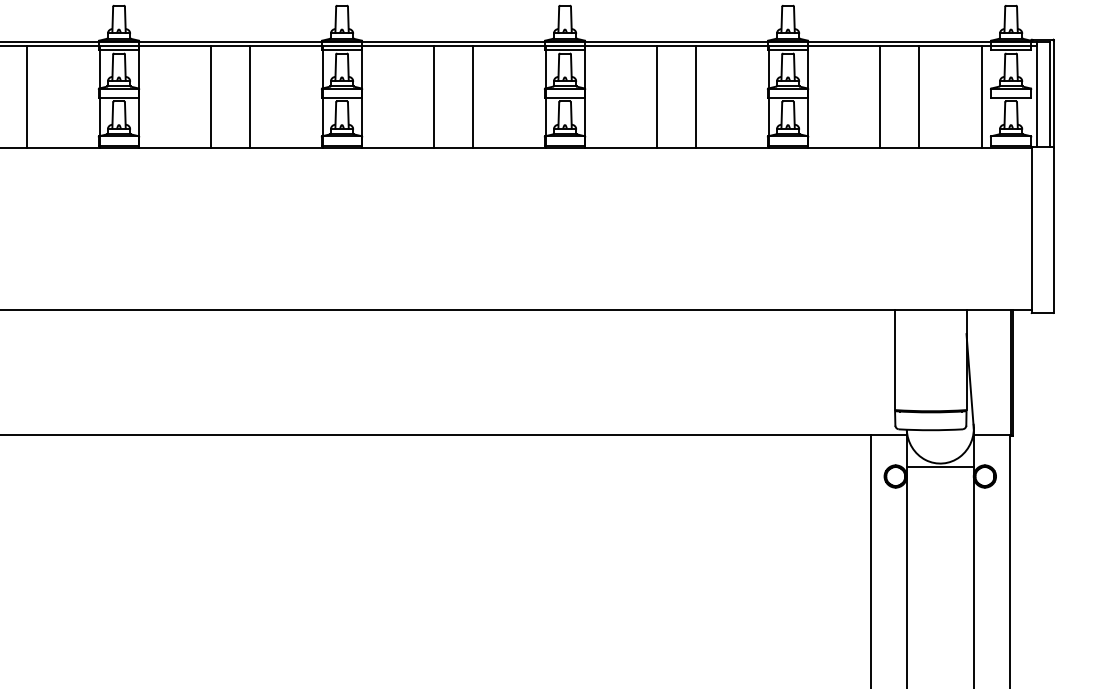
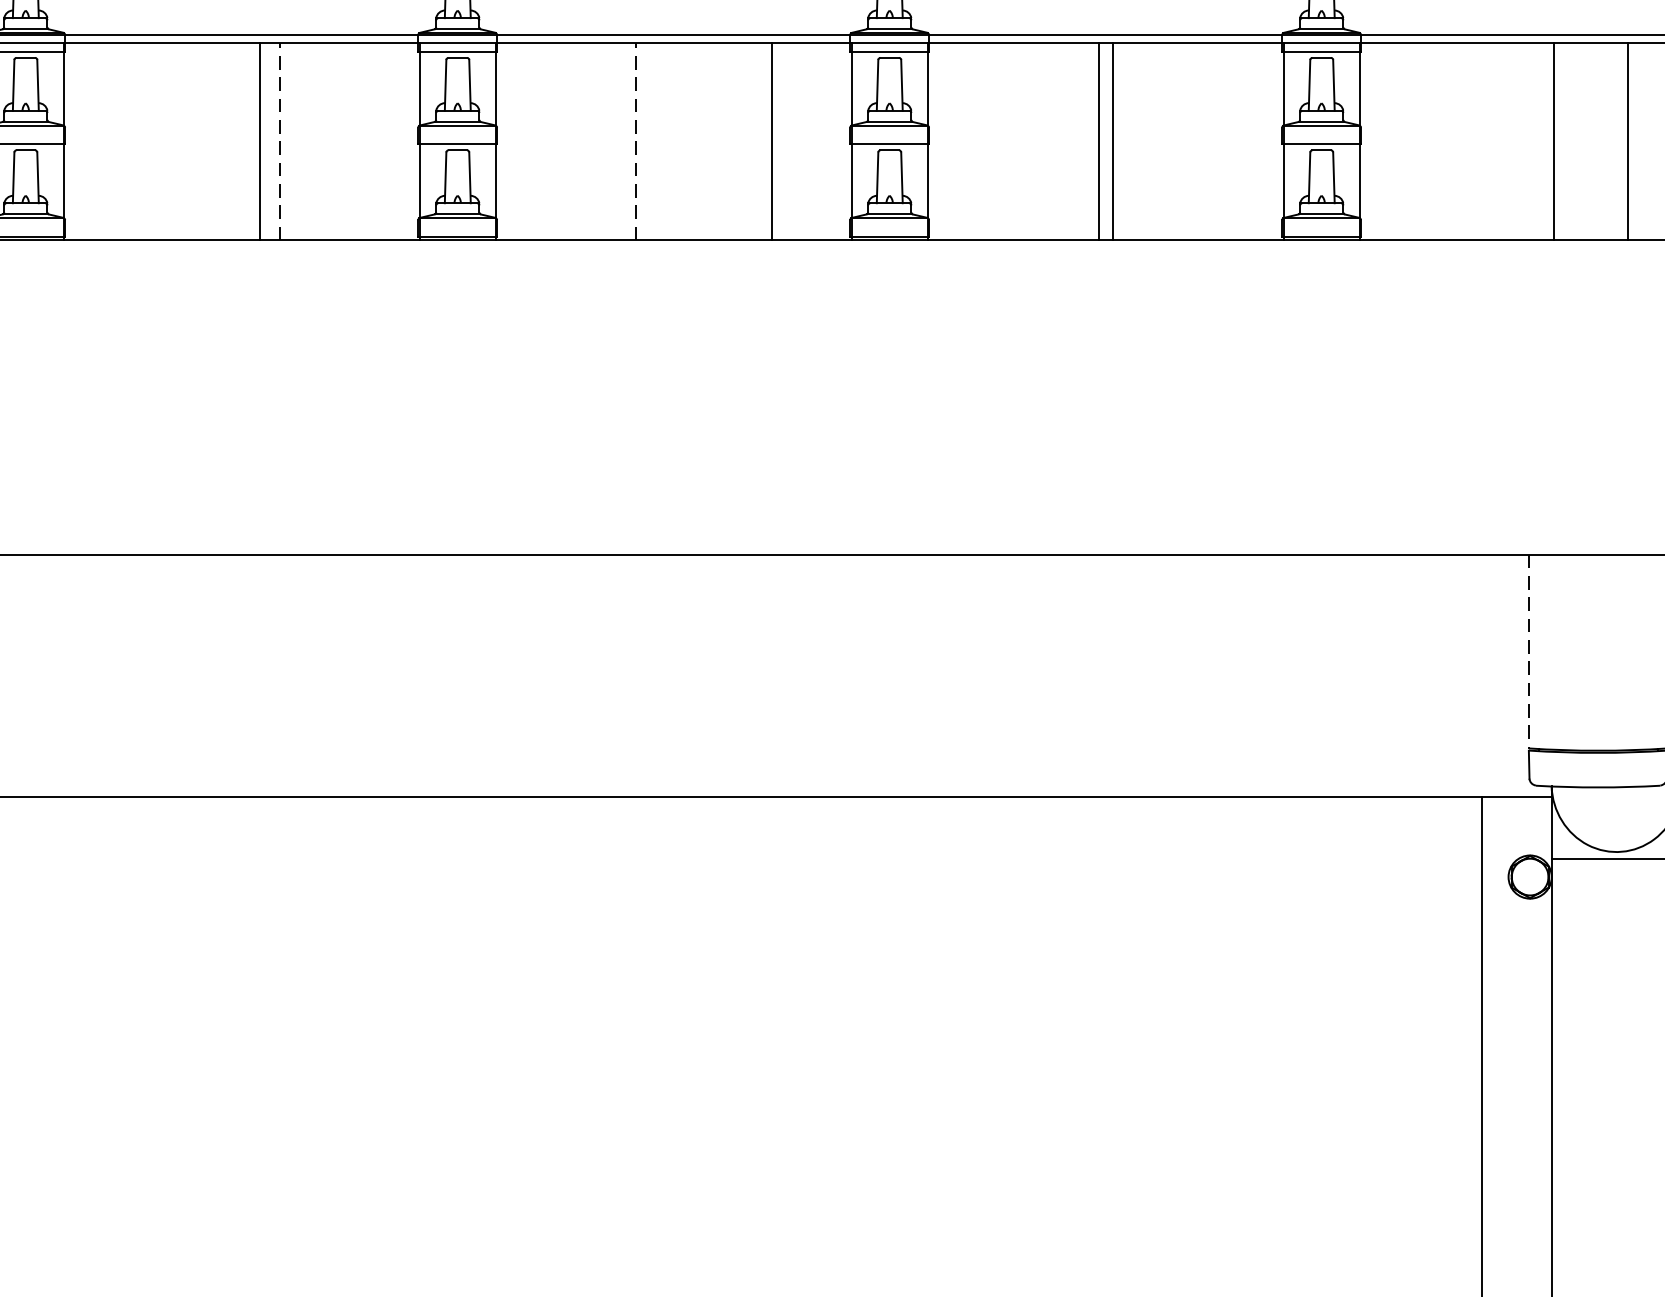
line: (211, 96) -> (261, 141), moved
line: (250, 96) -> (280, 141), solid -> dashed
line: (434, 96) -> (636, 141), solid -> dashed
line: (473, 96) -> (772, 141), moved
line: (657, 96) -> (1113, 141), moved
line: (696, 96) -> (1099, 141), moved
line: (880, 96) -> (1554, 141), moved
line: (919, 96) -> (1628, 141), moved
line: (895, 360) -> (1529, 652), solid -> dashed

